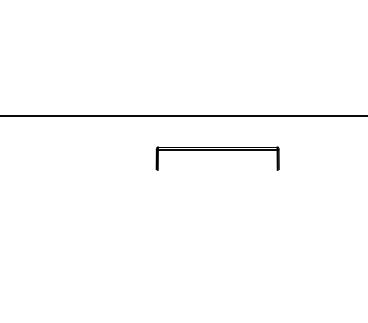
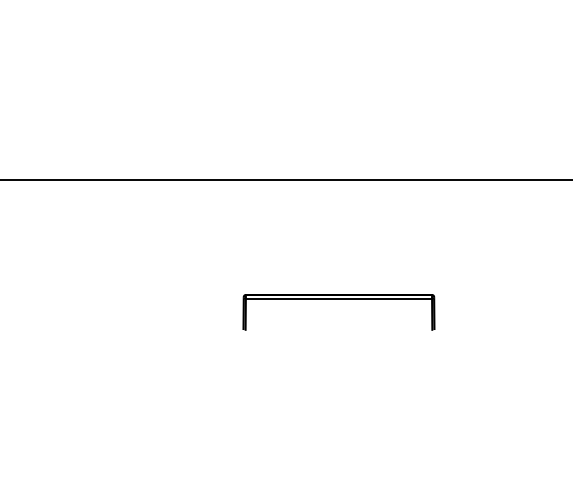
part: (217, 150) -> (338, 299), moved

